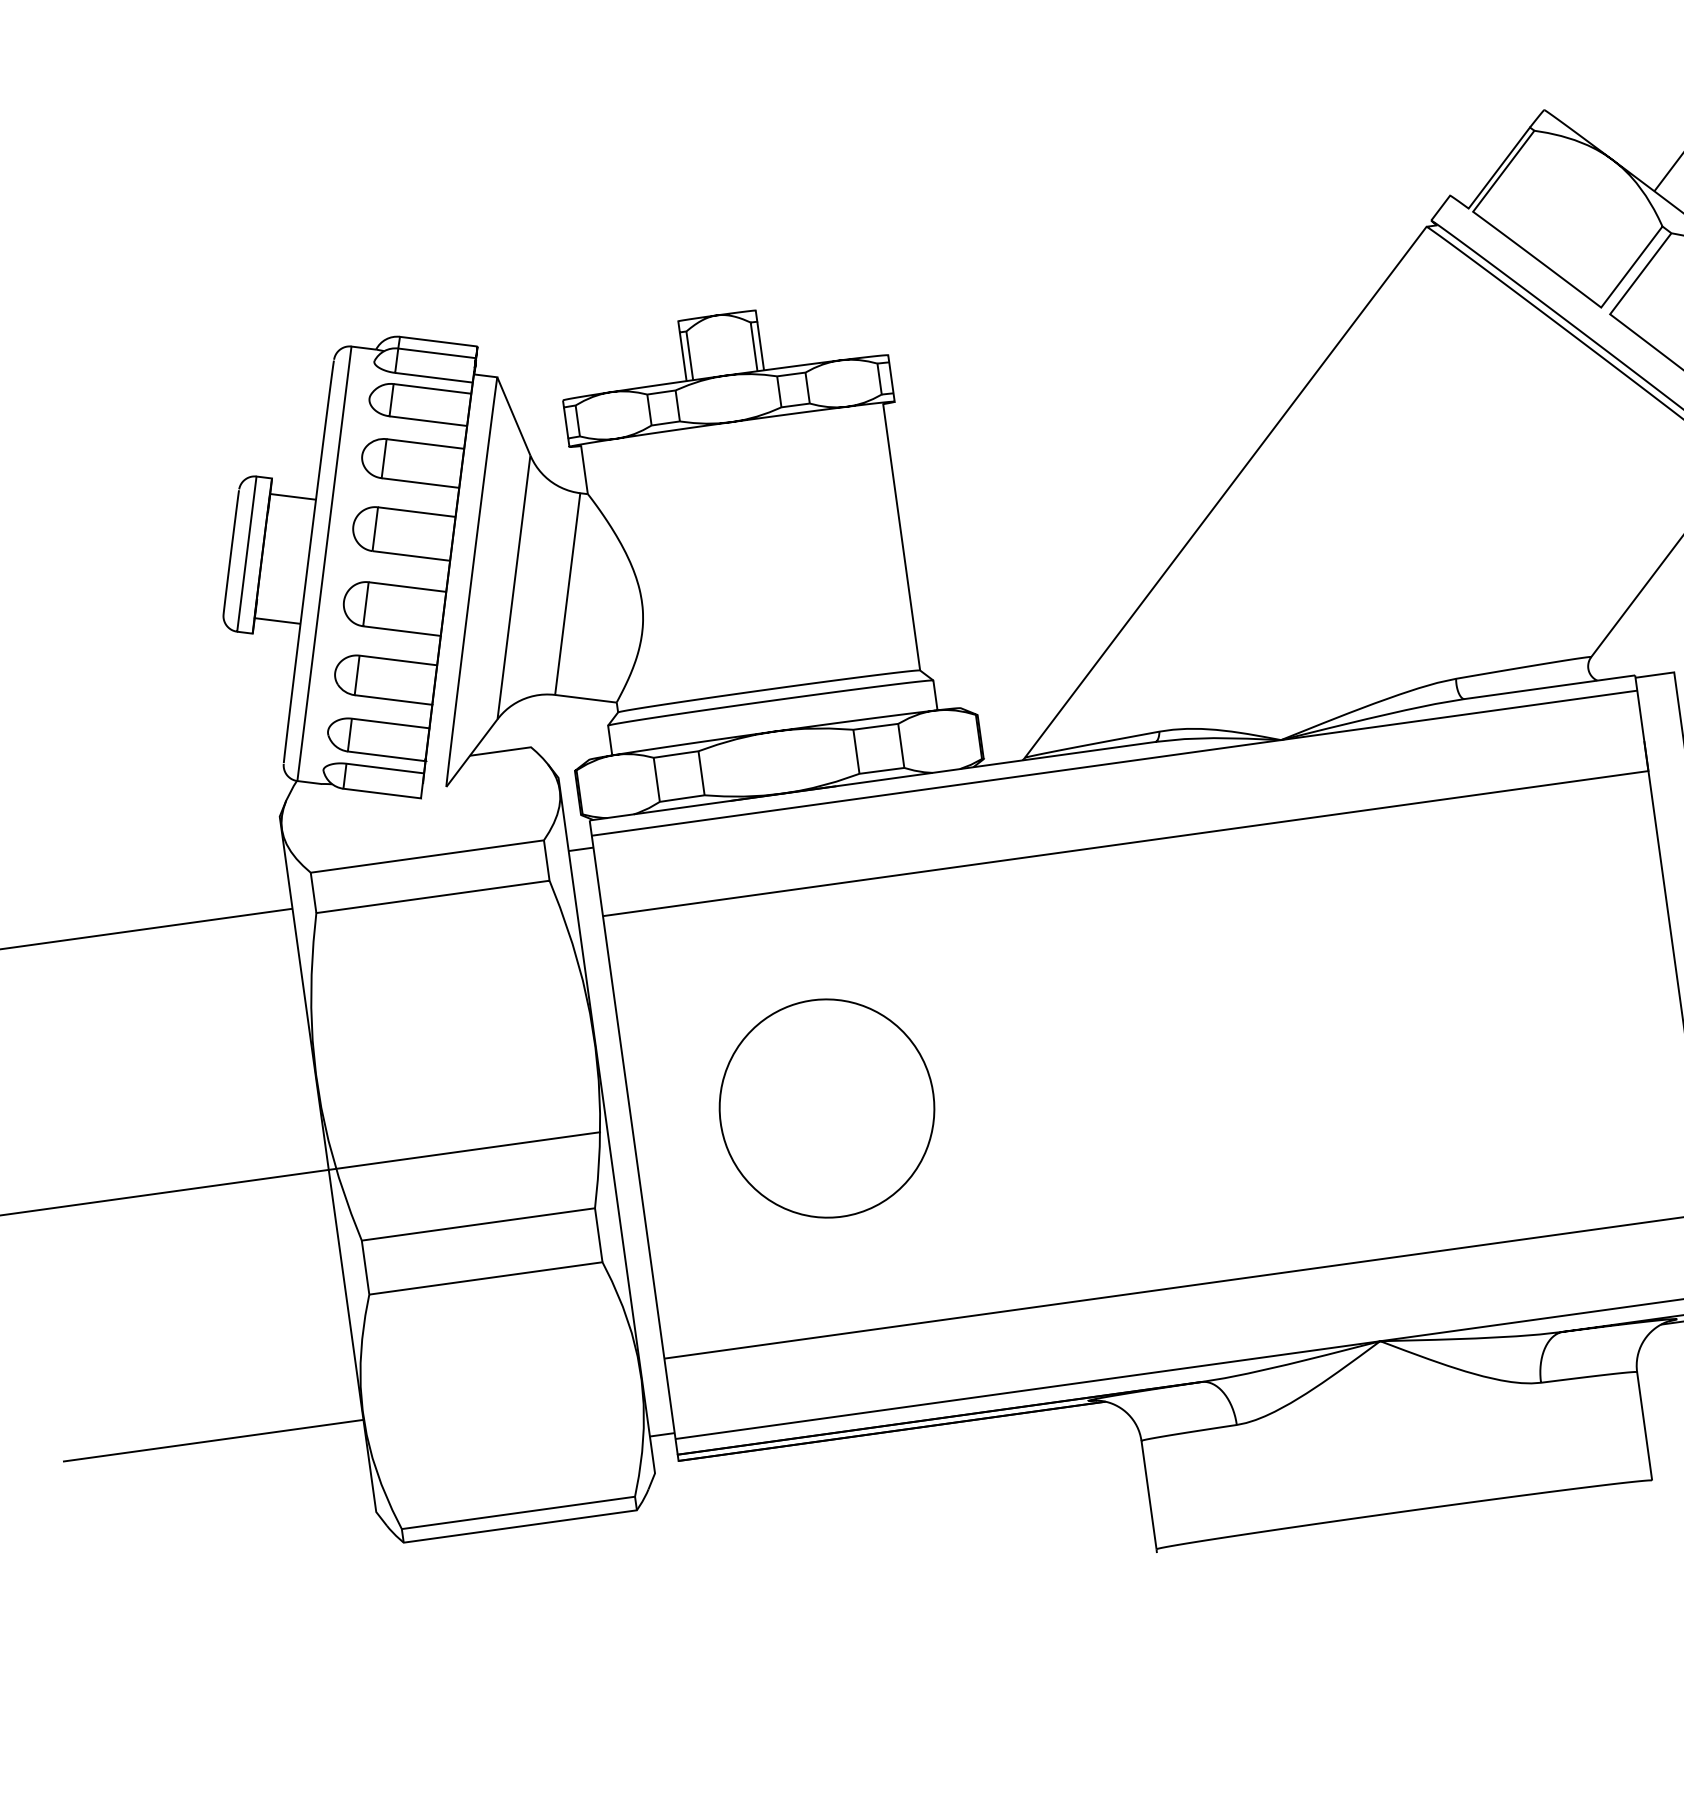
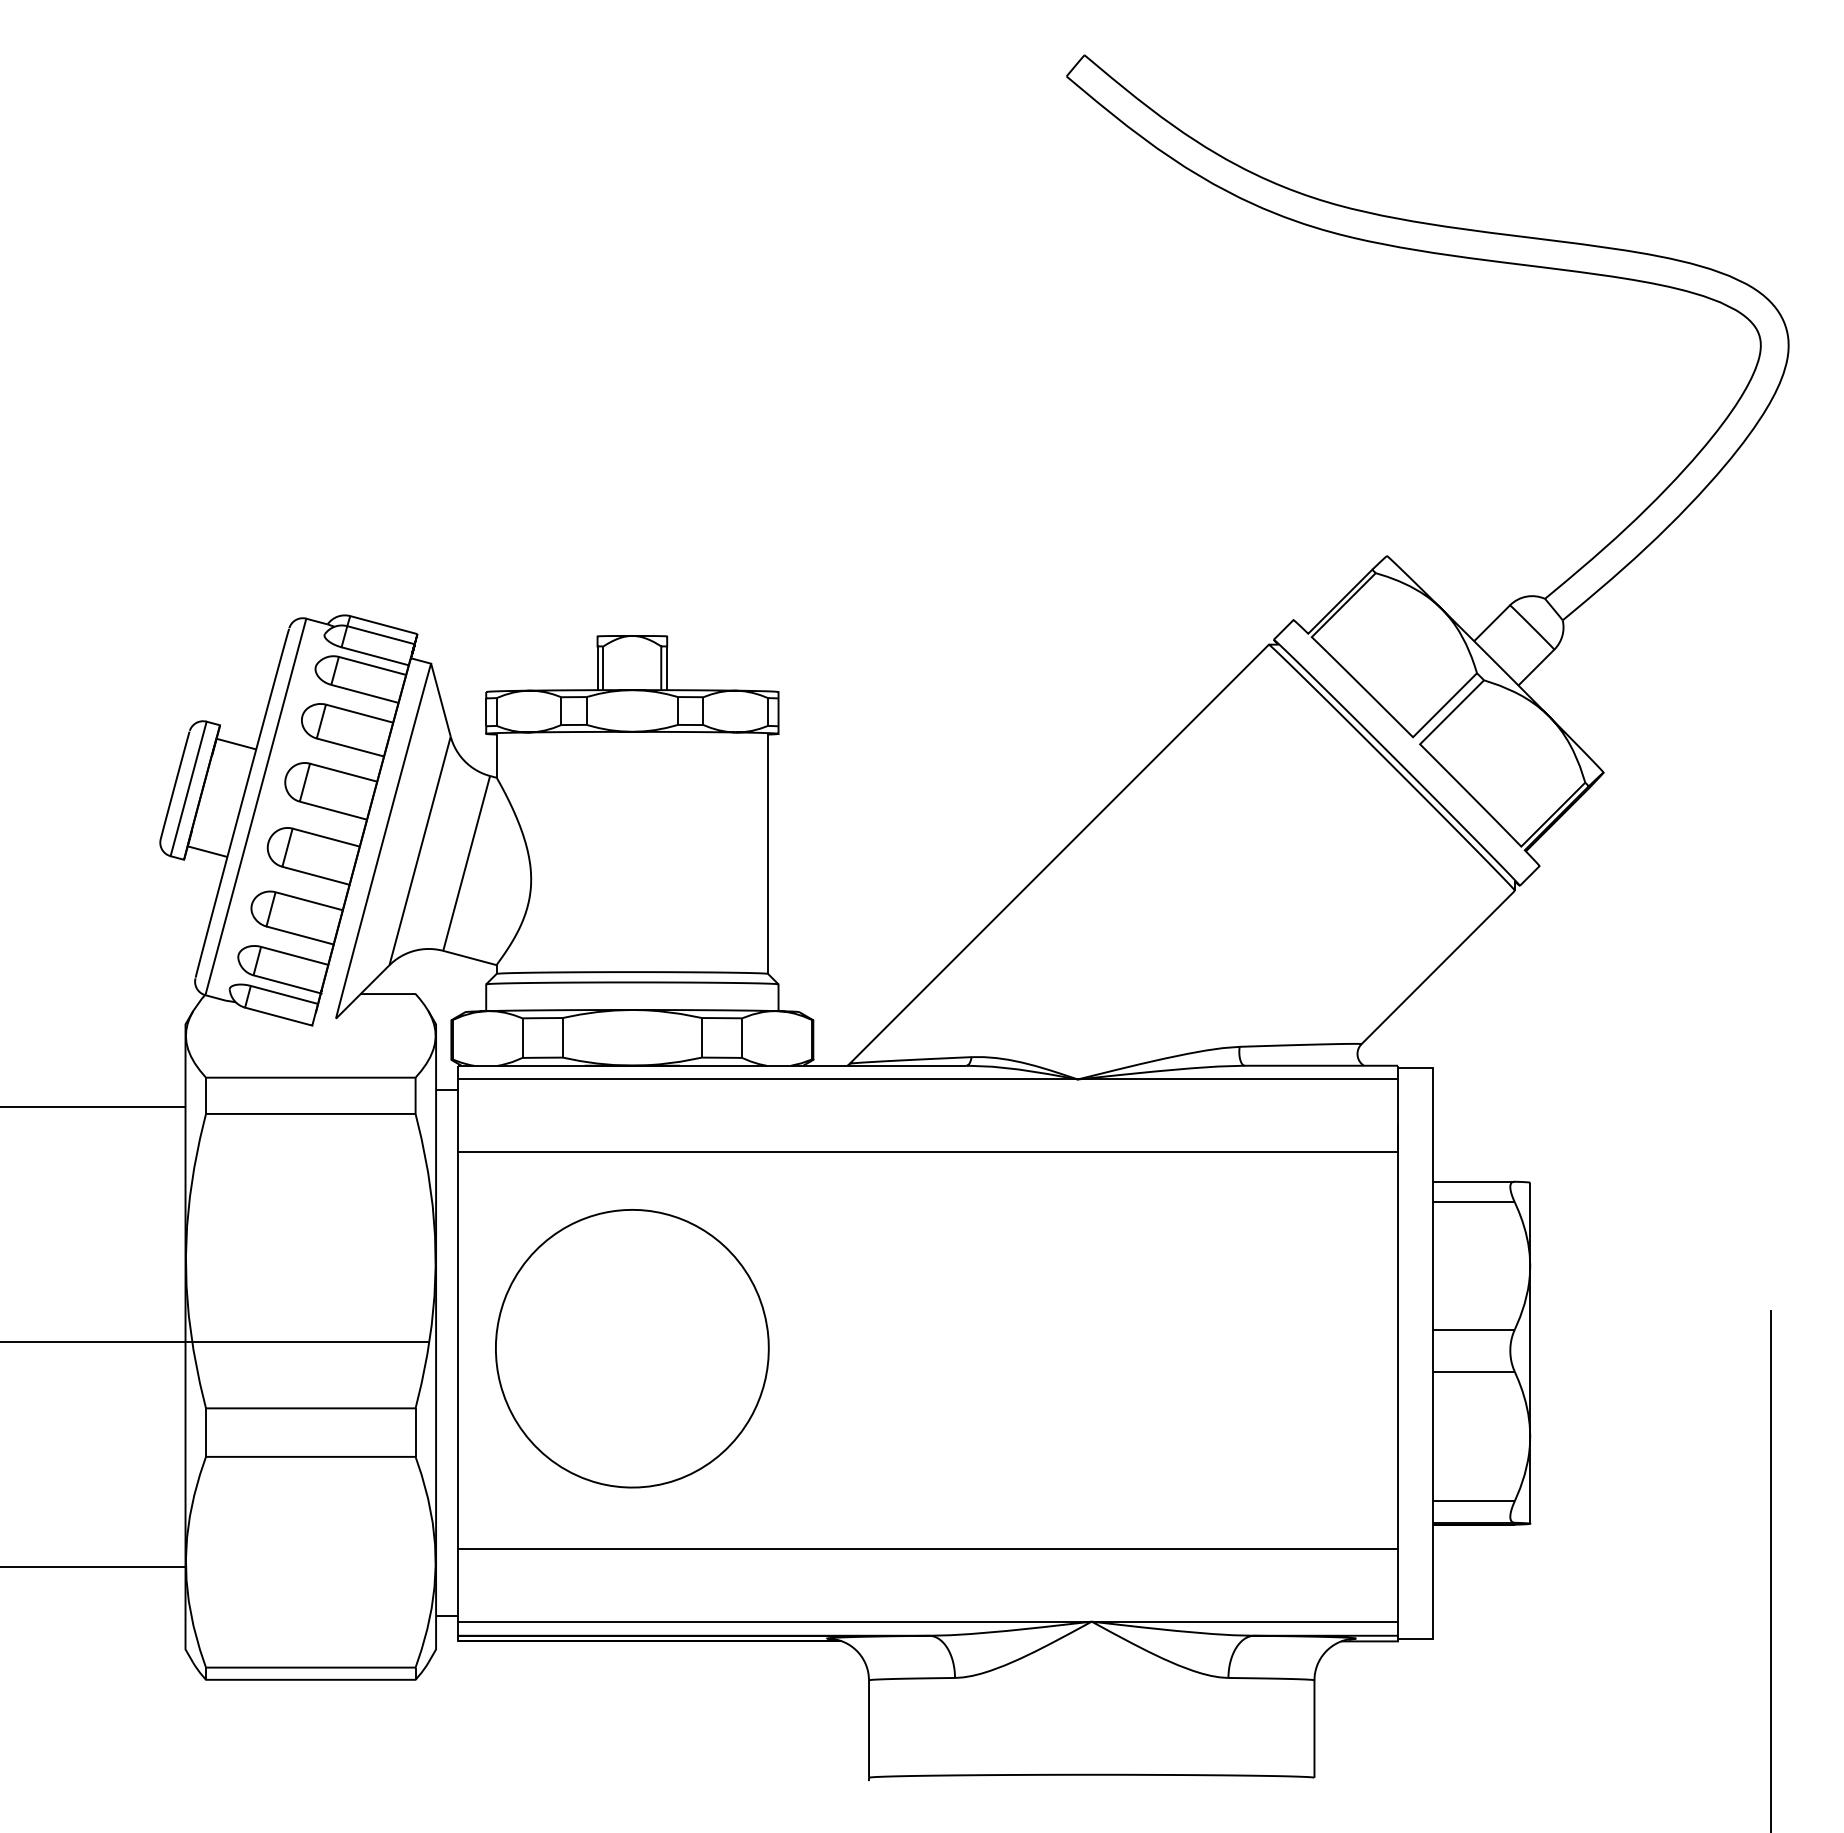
part: (827, 1108) -> (632, 1348), size x1.43

